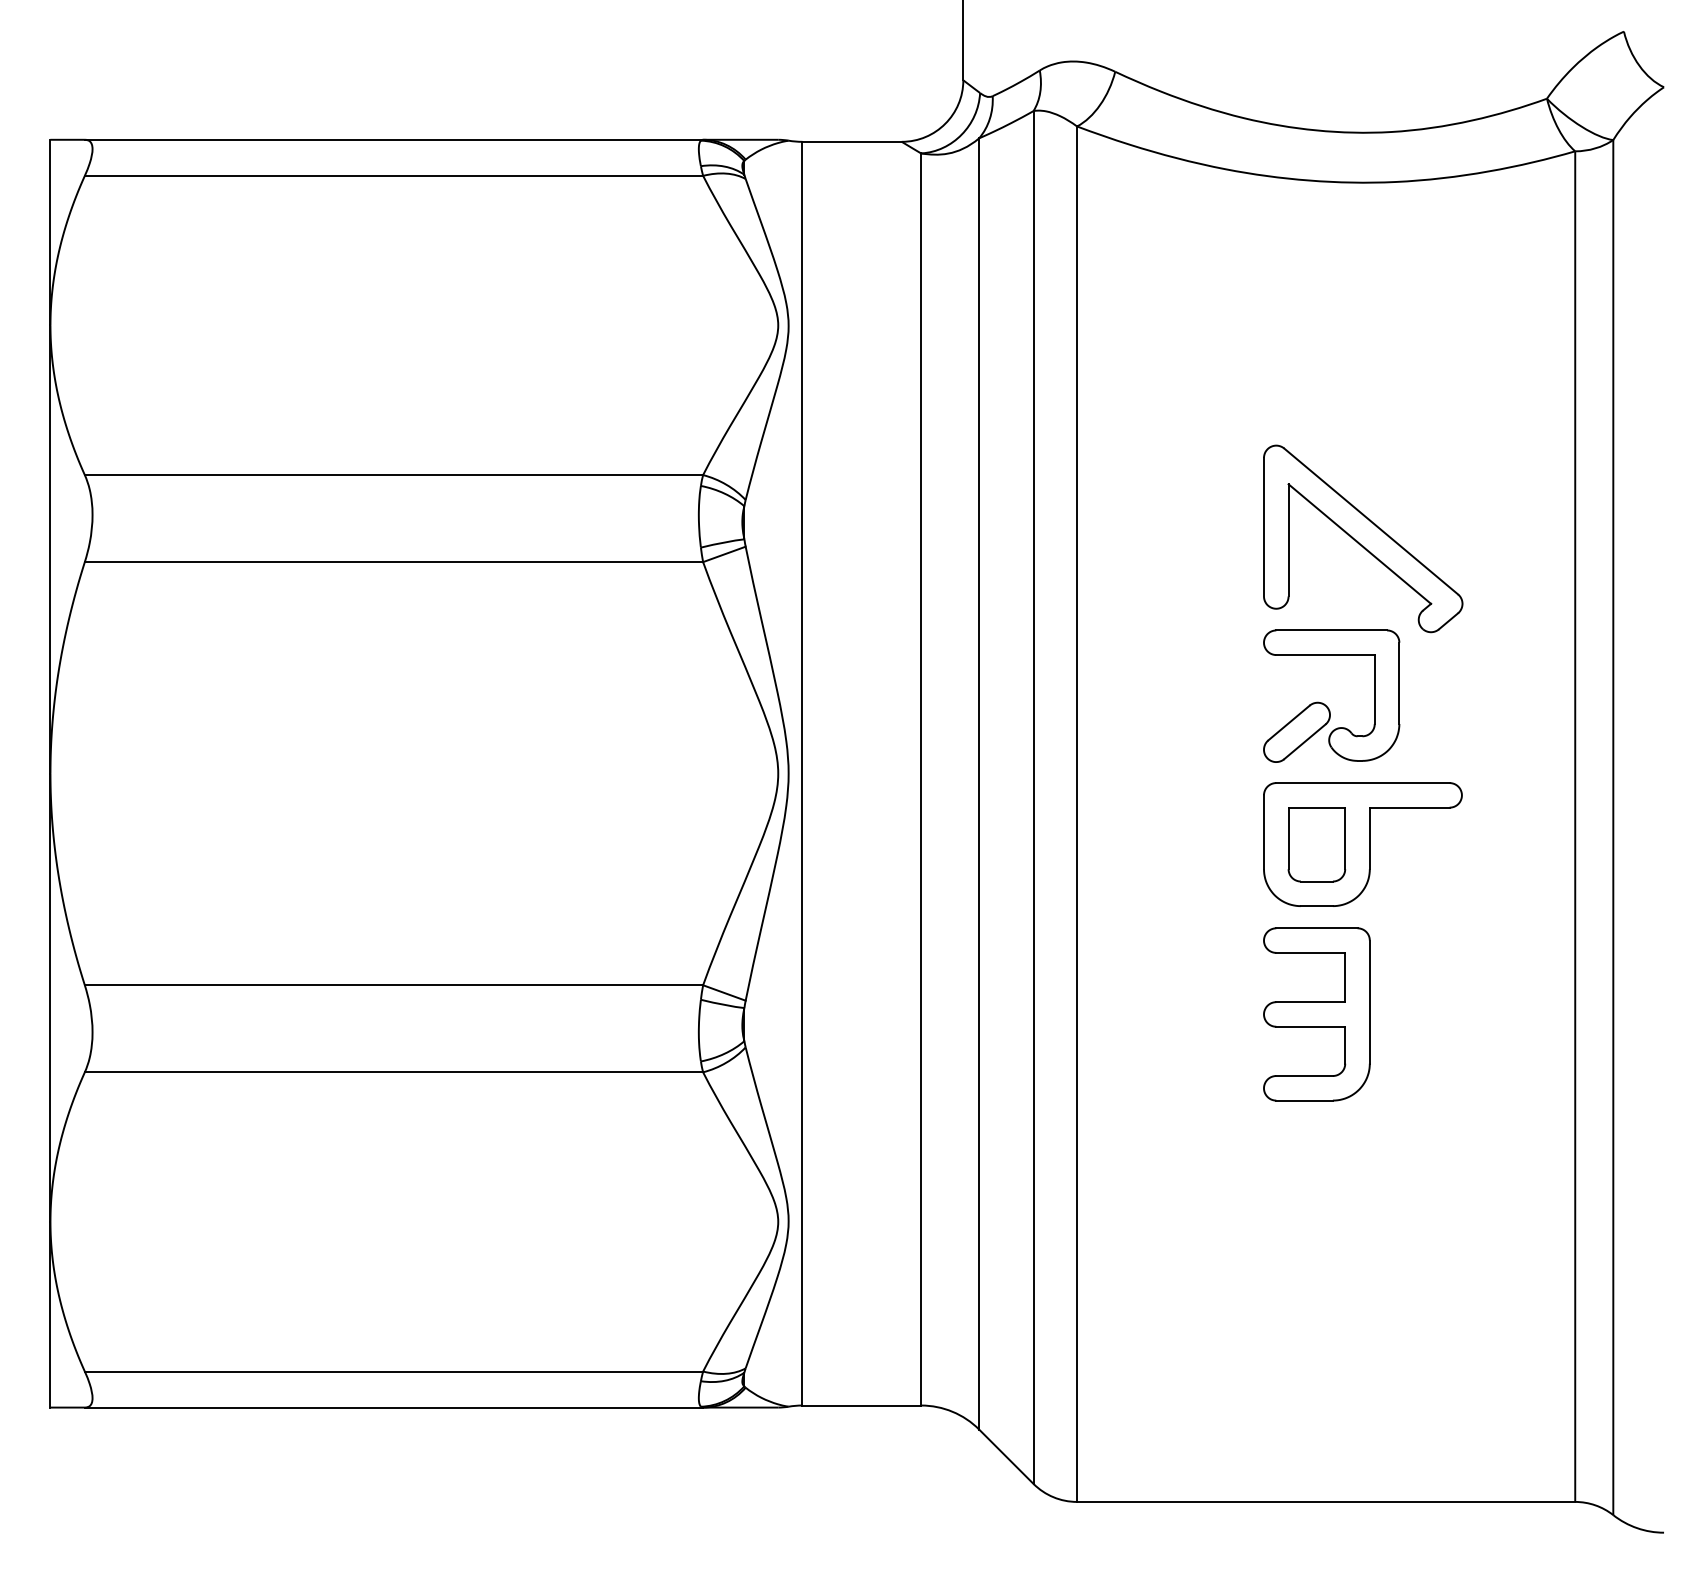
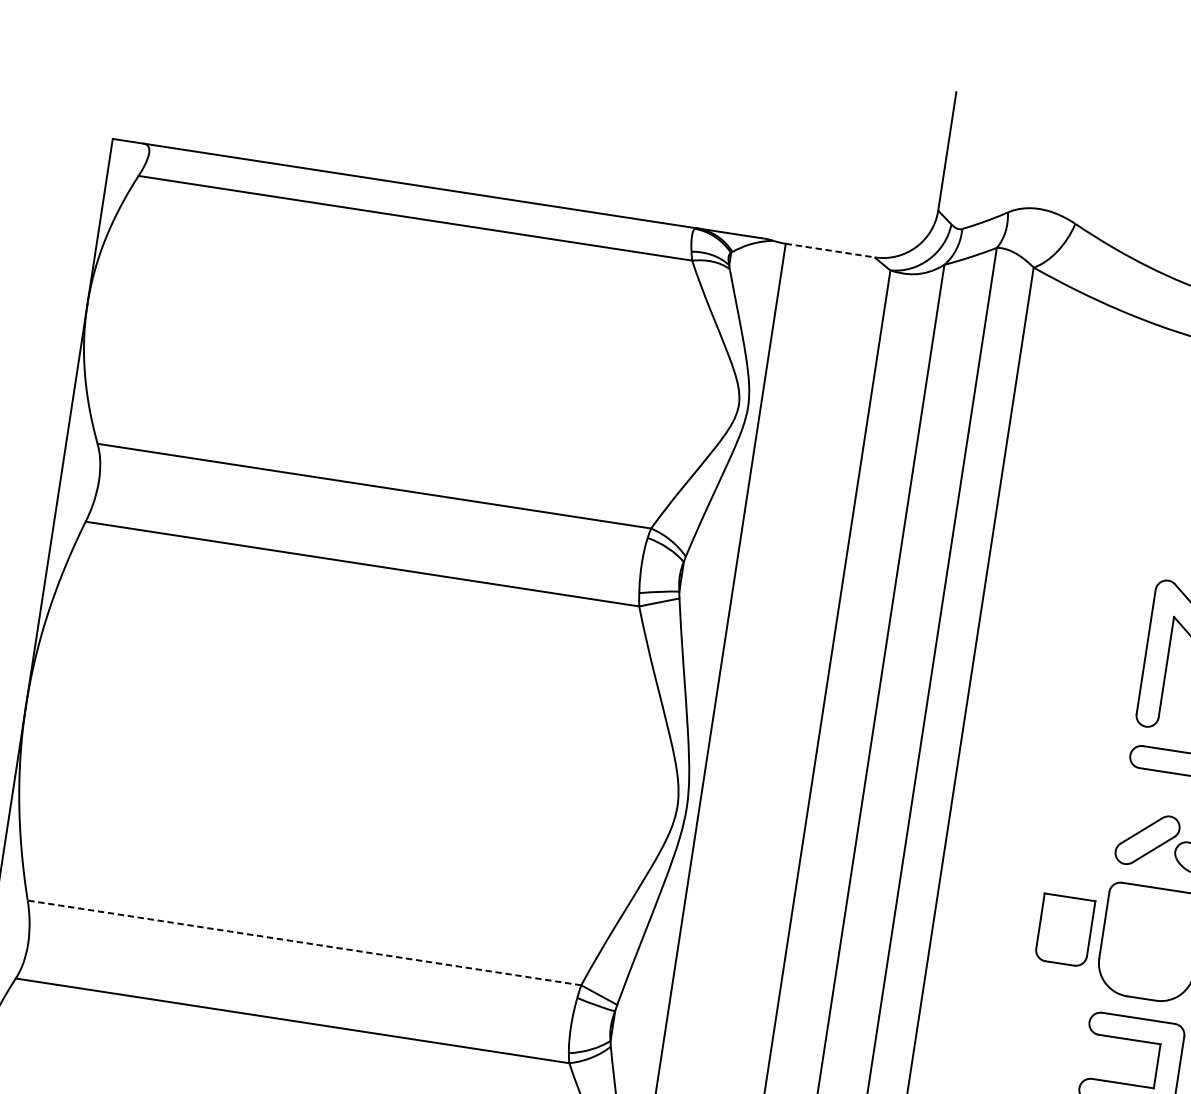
line: (852, 141) -> (830, 250), solid -> dashed
part: (1316, 844) -> (1064, 930), moved
line: (393, 985) -> (304, 943), solid -> dashed

